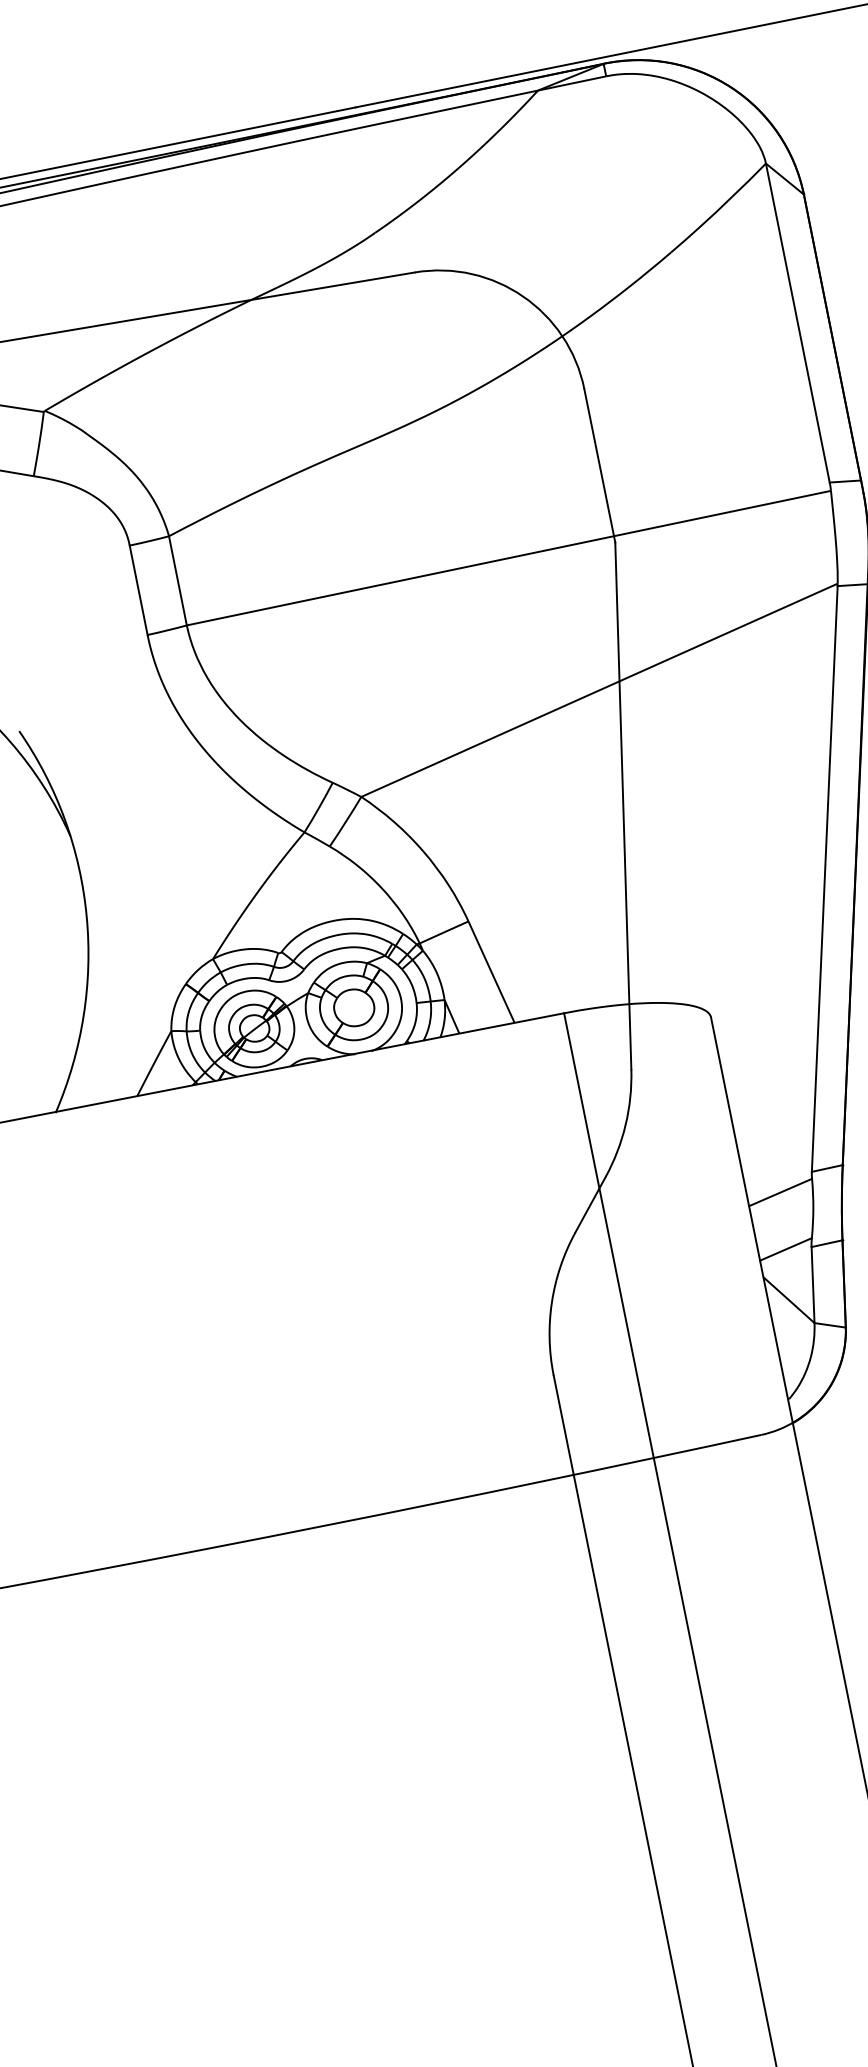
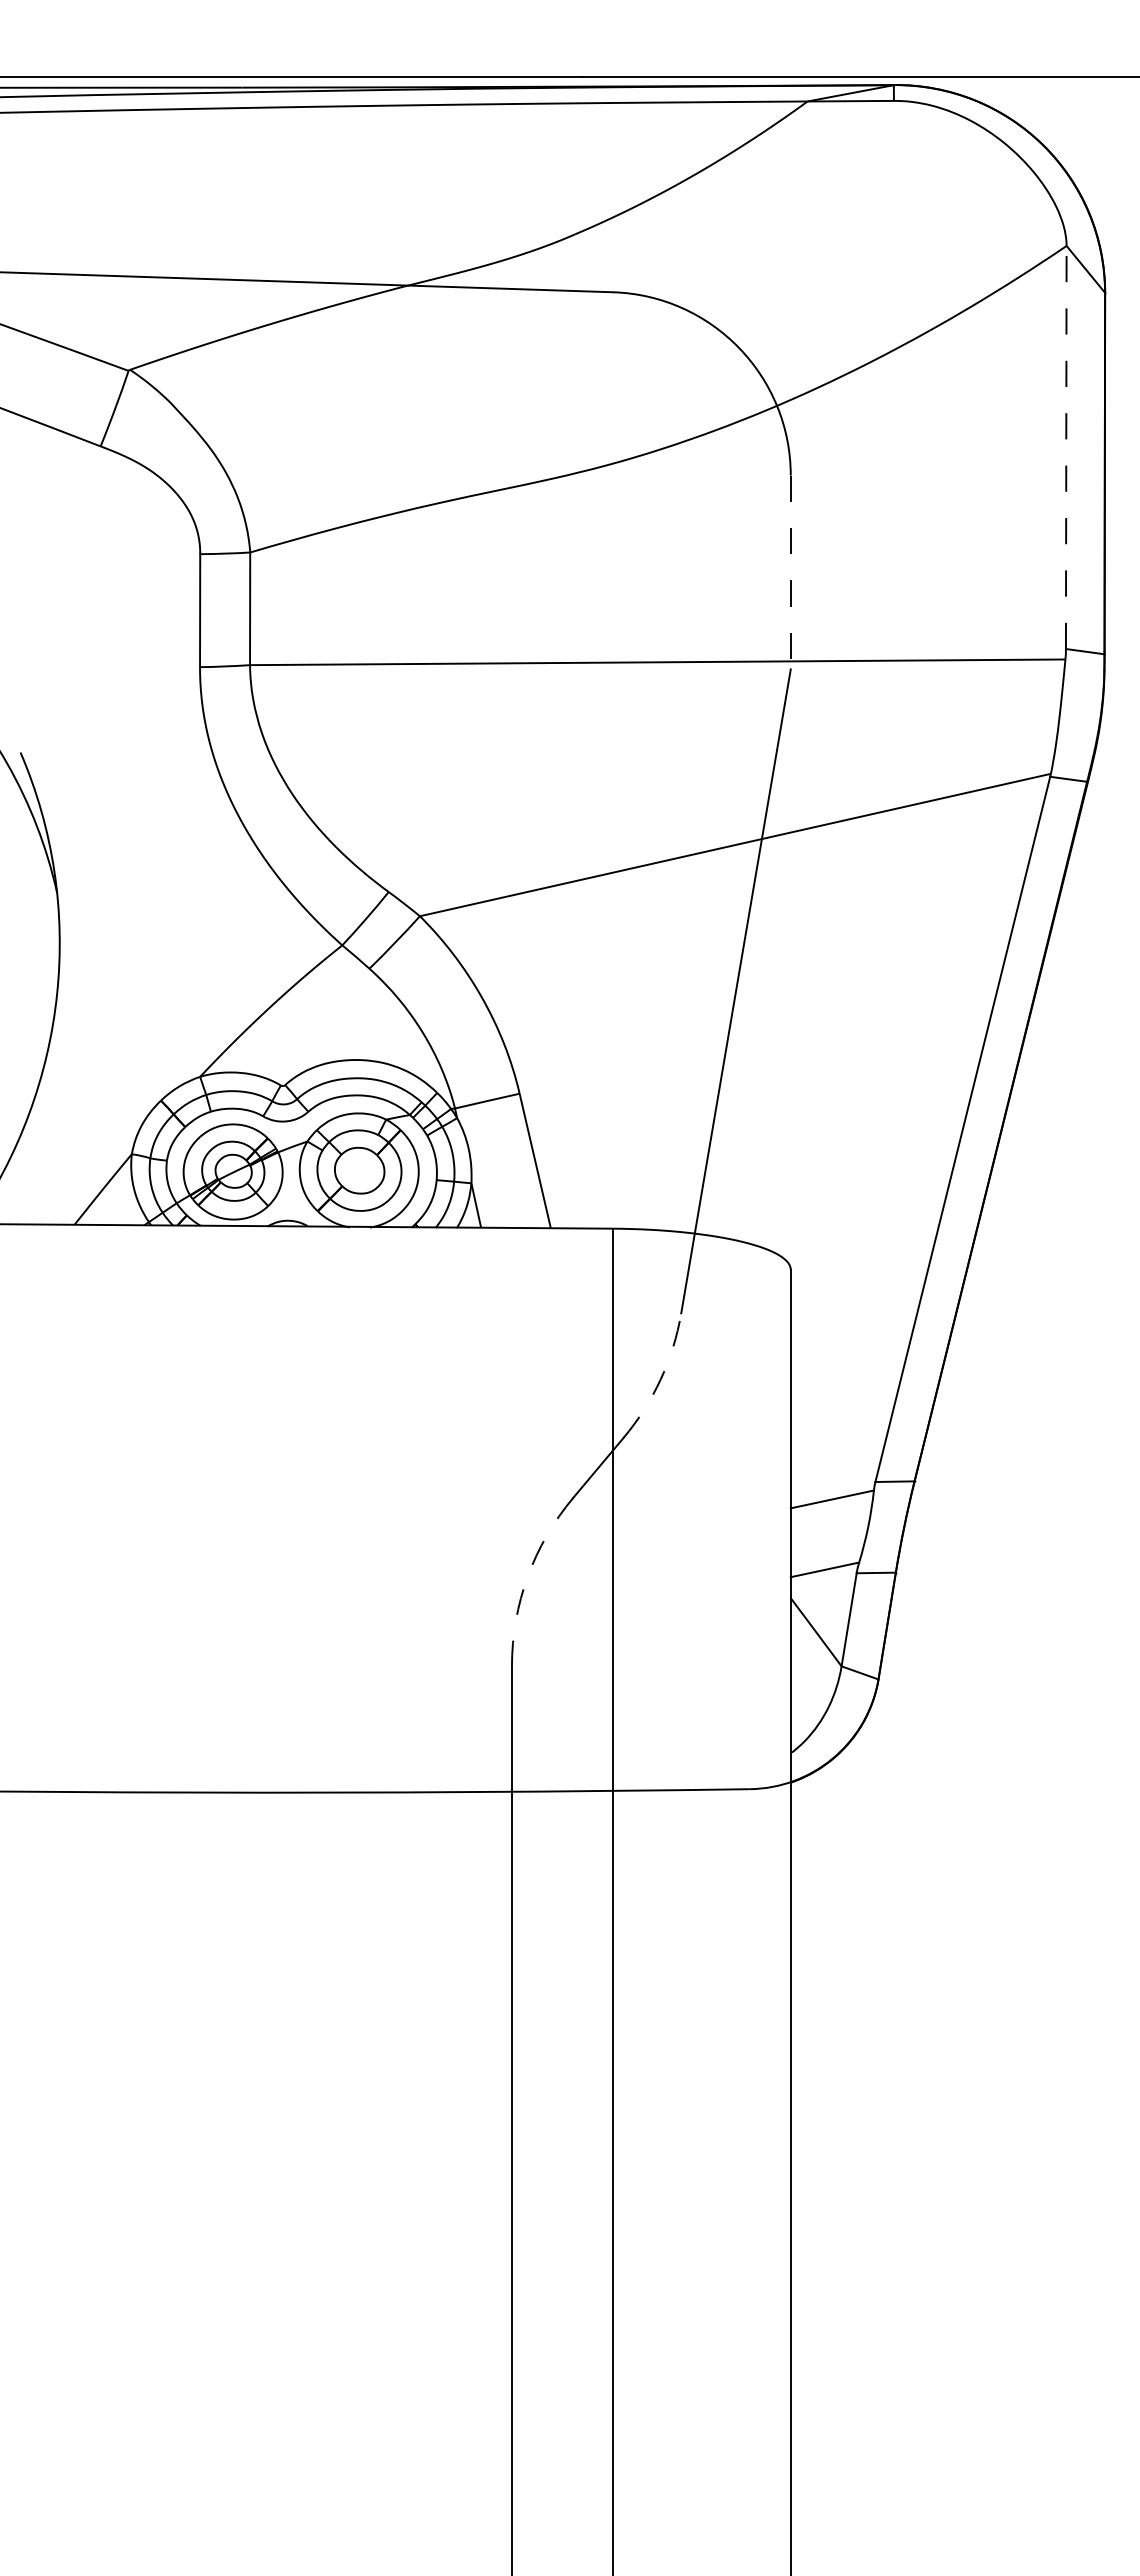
line: (798, 323) -> (1066, 447), solid -> dashed
line: (599, 465) -> (790, 572), solid -> dashed
arc: (625, 1125) -> (660, 1379), solid -> dashed
arc: (551, 1302) -> (527, 1576), solid -> dashed

